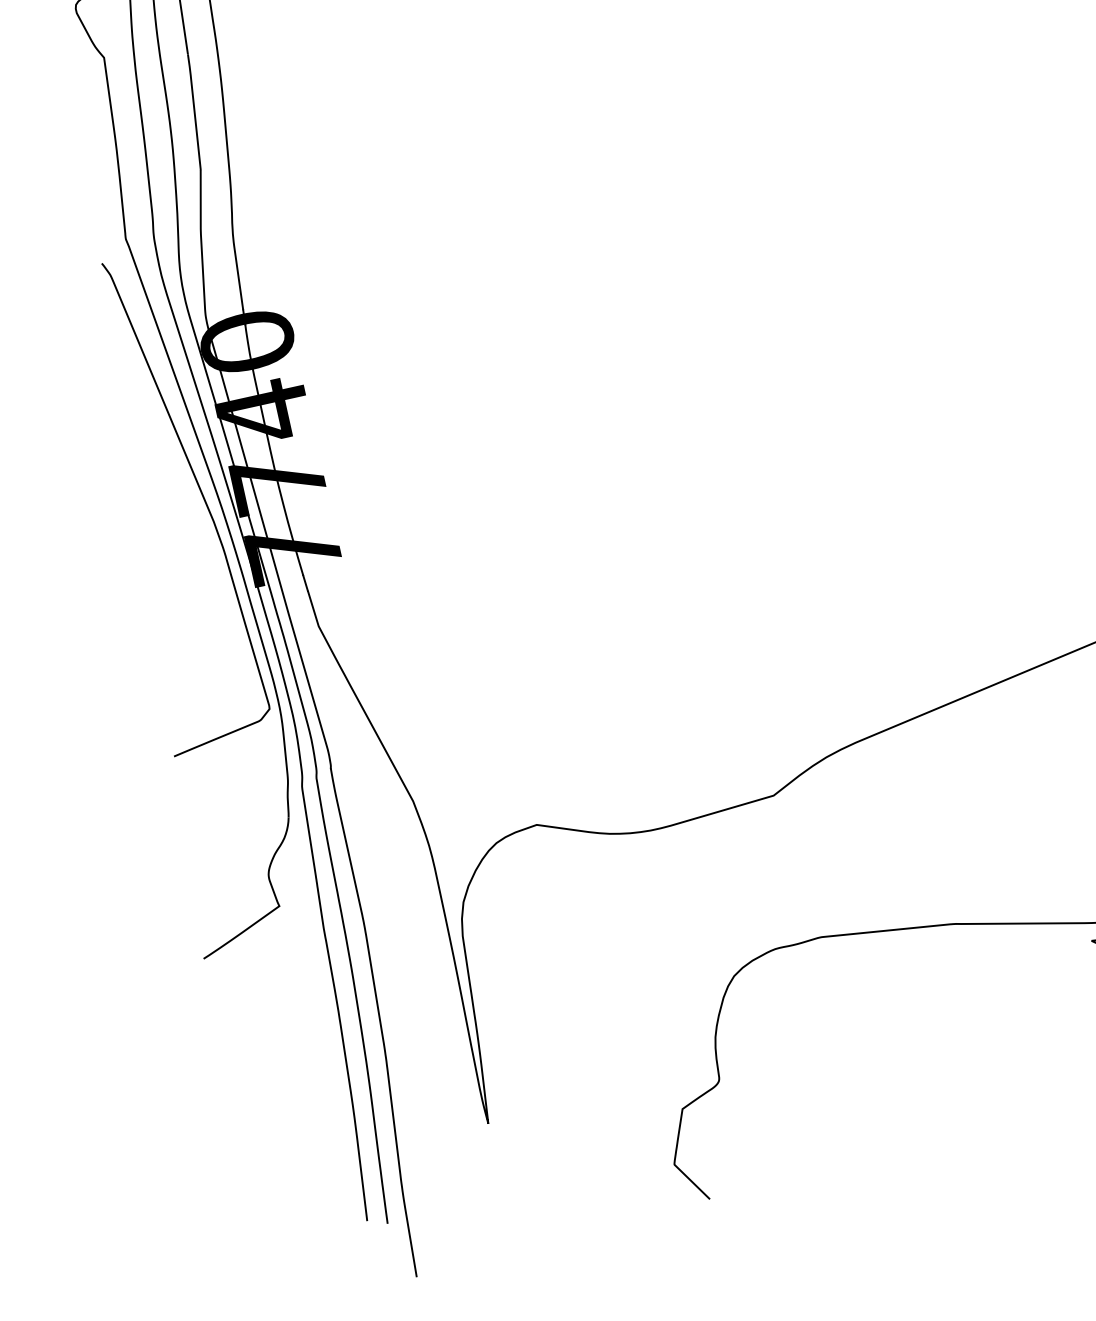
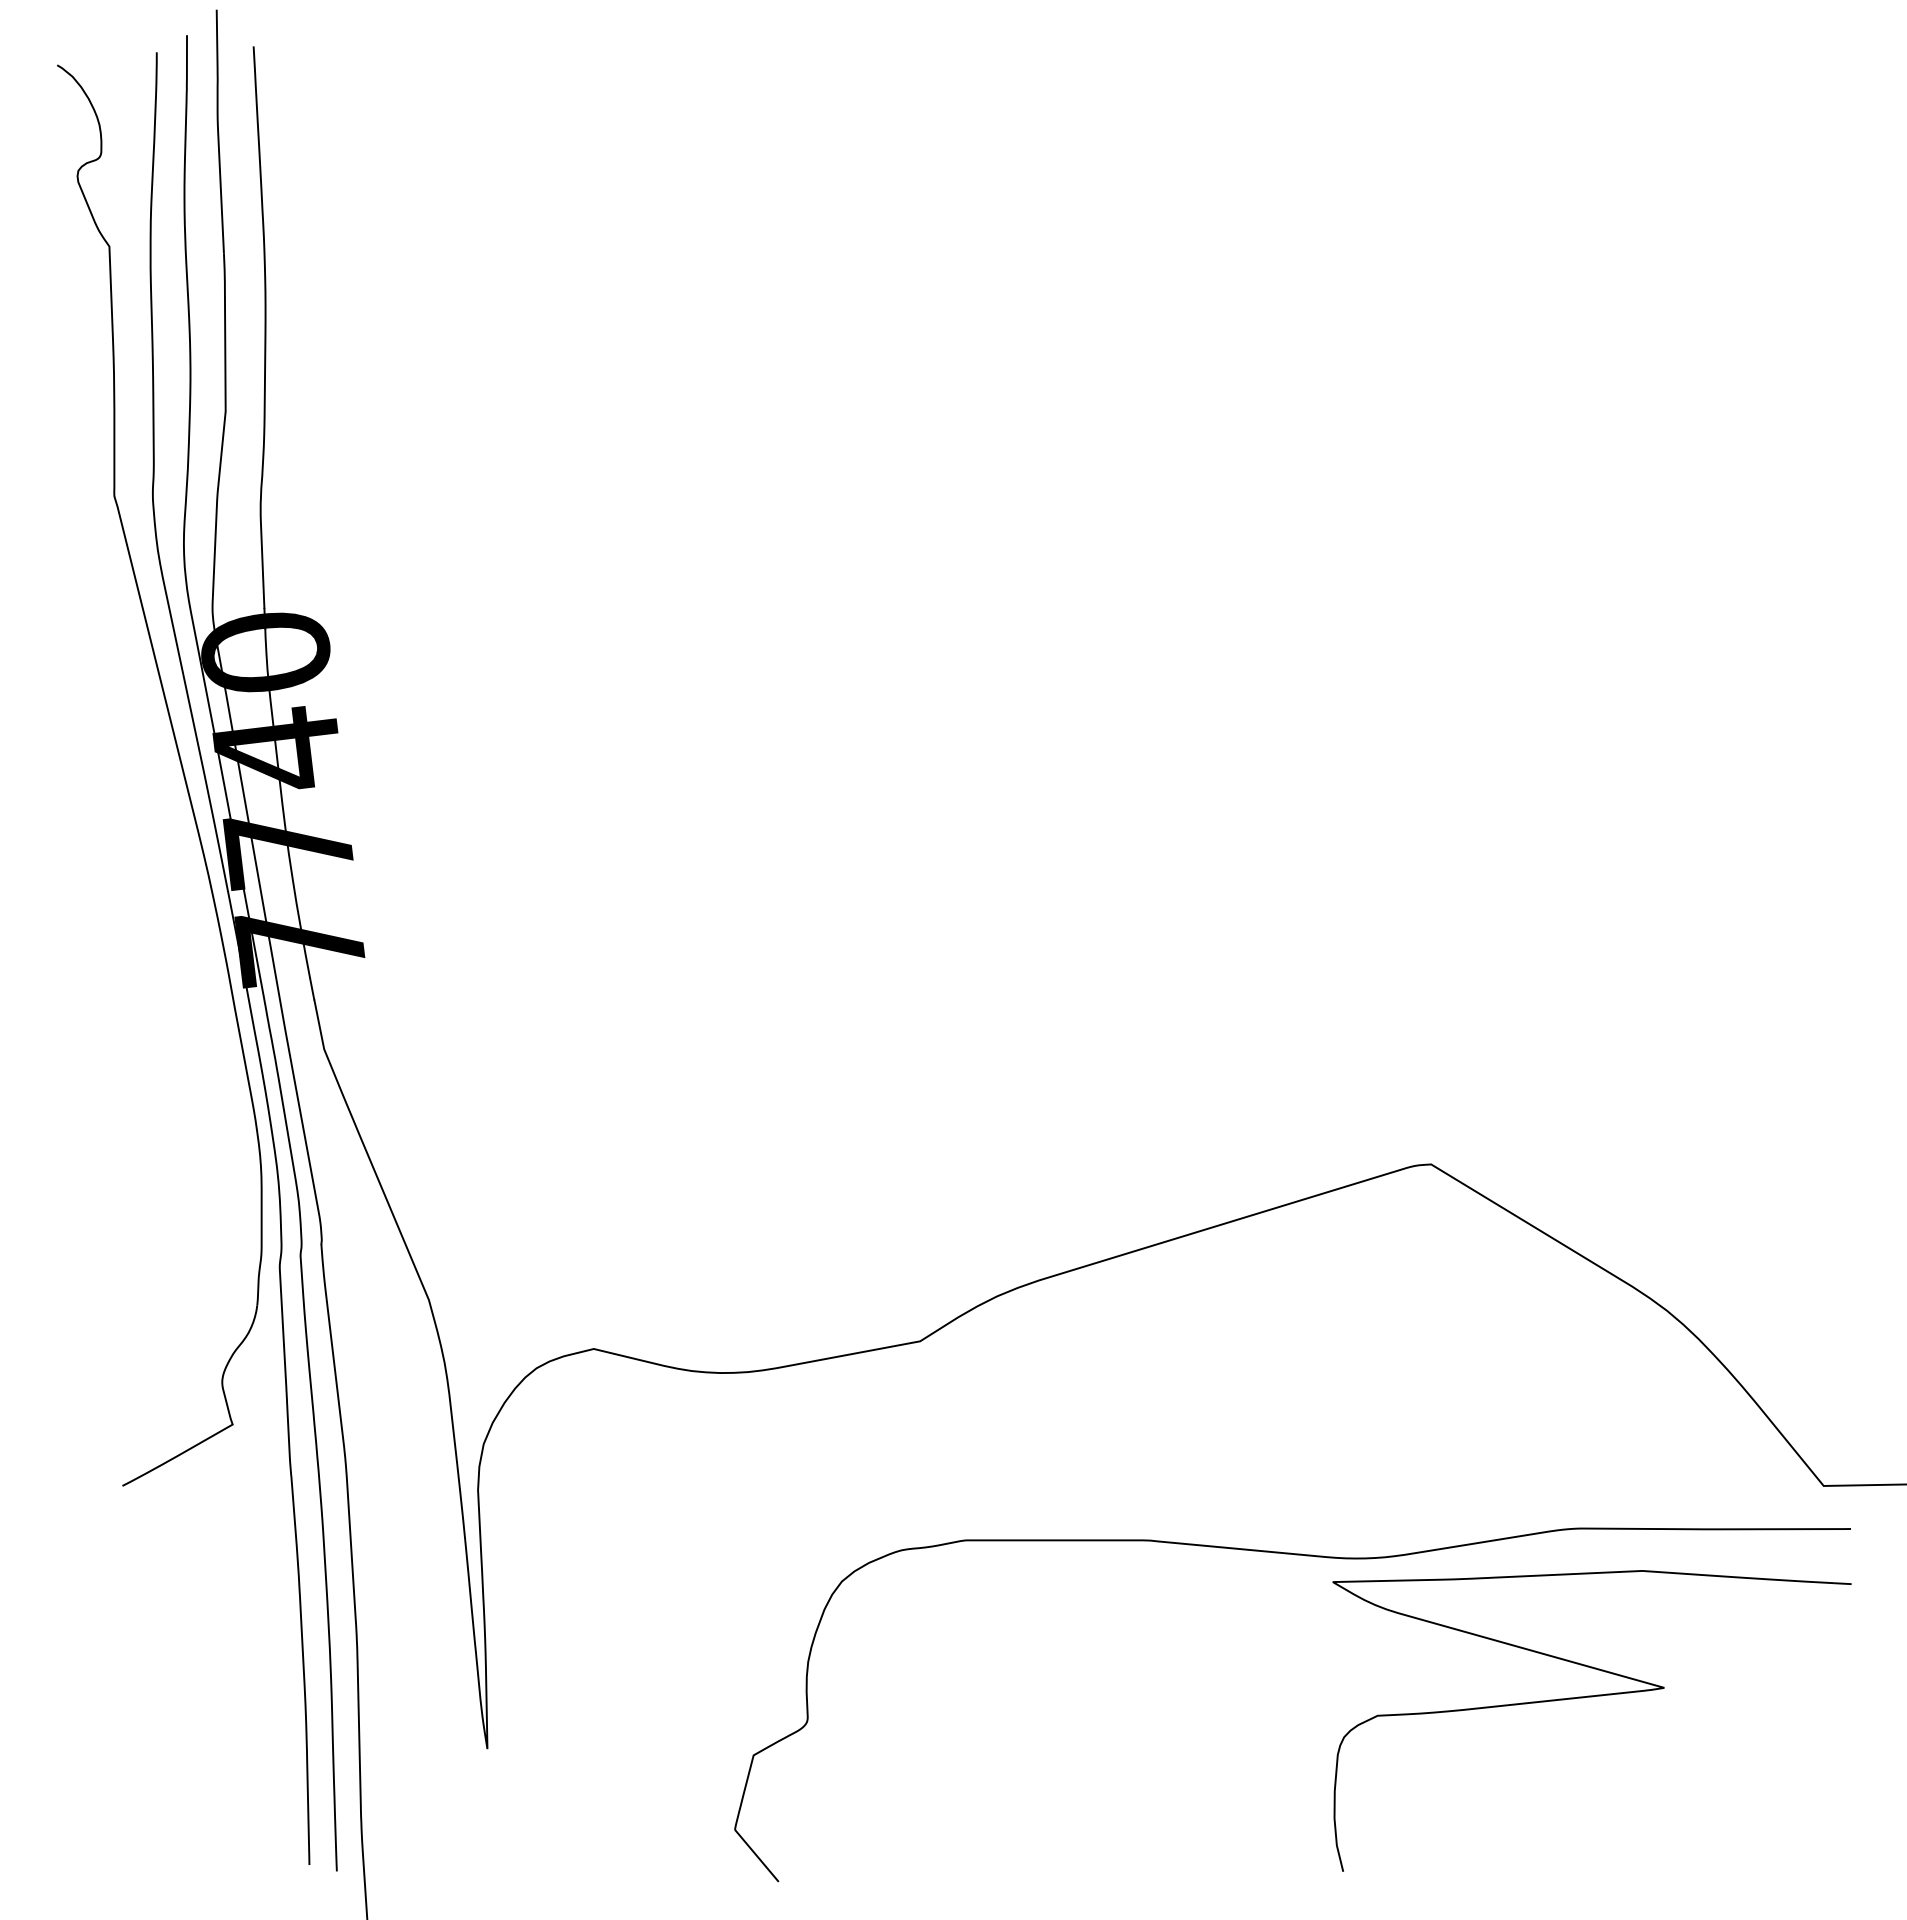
curve: (203, 499) -> (184, 860), removed

